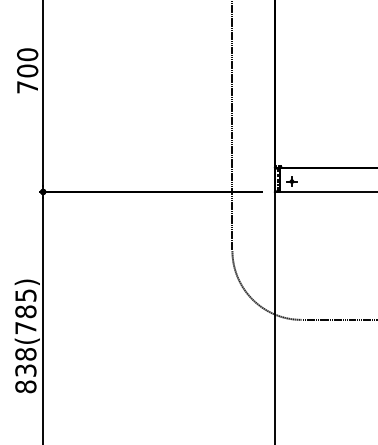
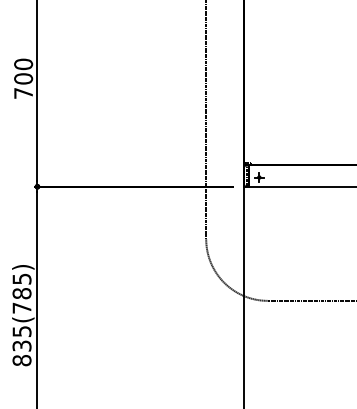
text: (25, 354) -> (21, 331), 838(785) -> 835(785)

